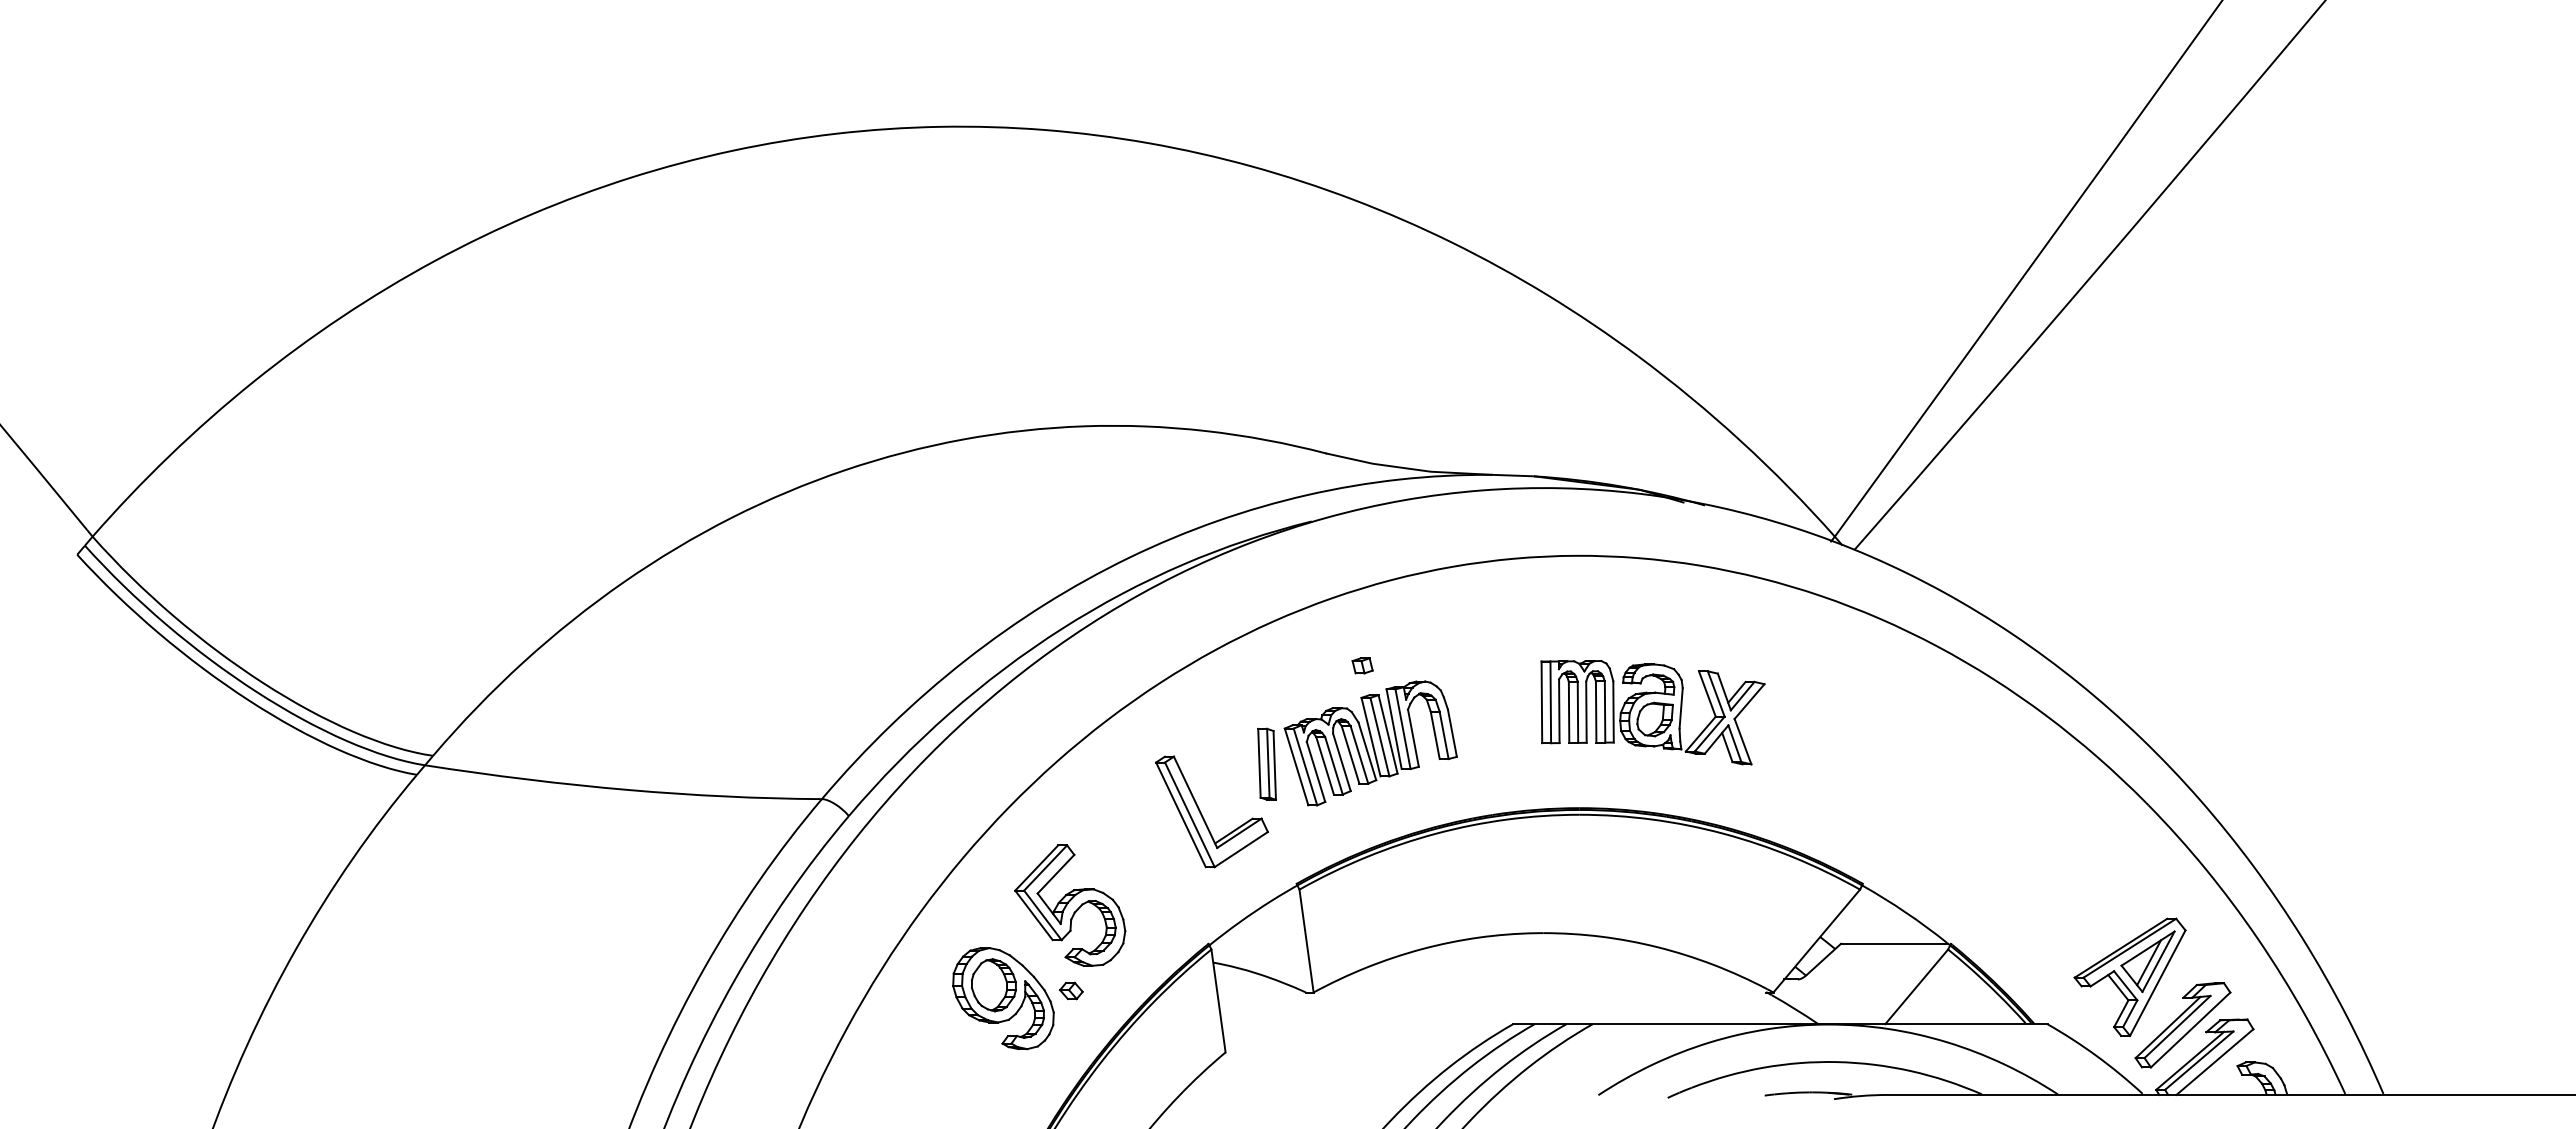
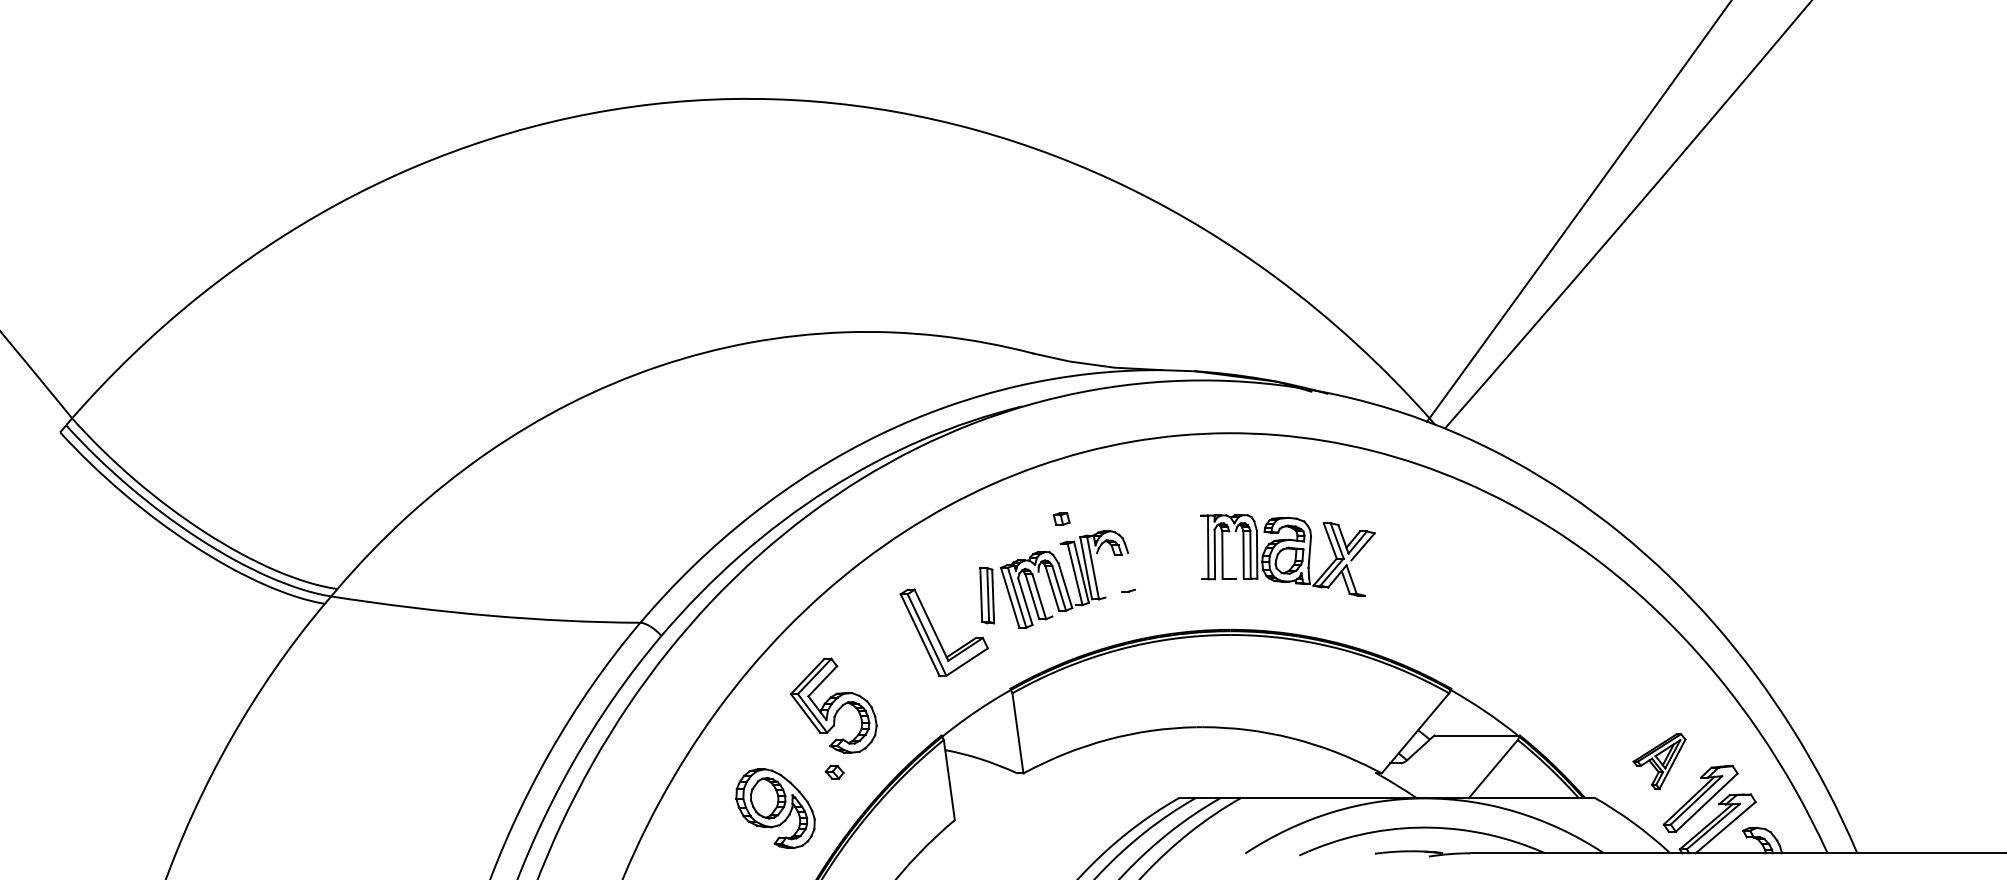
line: (1541, 702) -> (1201, 547), removed
line: (1577, 711) -> (1229, 554), removed
line: (1586, 711) -> (1236, 554), removed
line: (1451, 732) -> (1130, 570), removed
line: (1434, 735) -> (1117, 573), removed
line: (1443, 735) -> (1124, 573), removed
line: (1370, 736) -> (1067, 574), removed
line: (1413, 737) -> (1101, 574), removed
line: (1742, 741) -> (1357, 577), removed
line: (1341, 762) -> (1045, 594), removed
part: (2129, 976) -> (1659, 760), size x0.6
part: (1003, 998) -> (775, 808), moved

